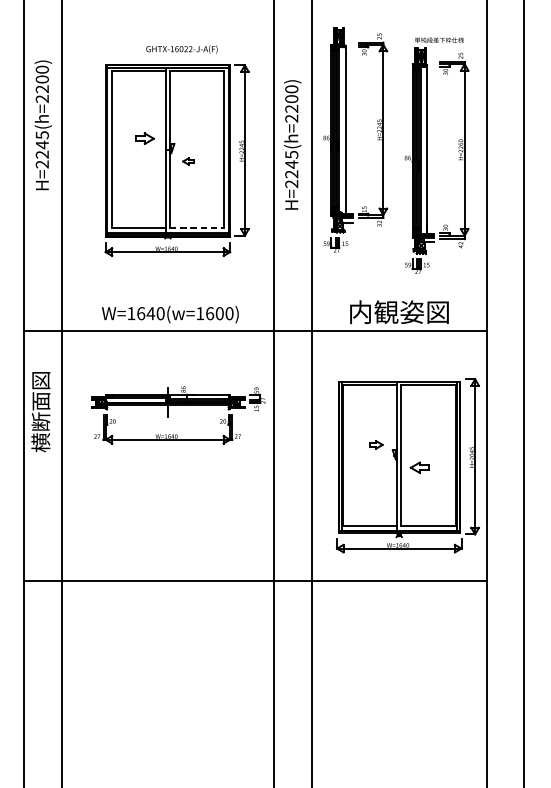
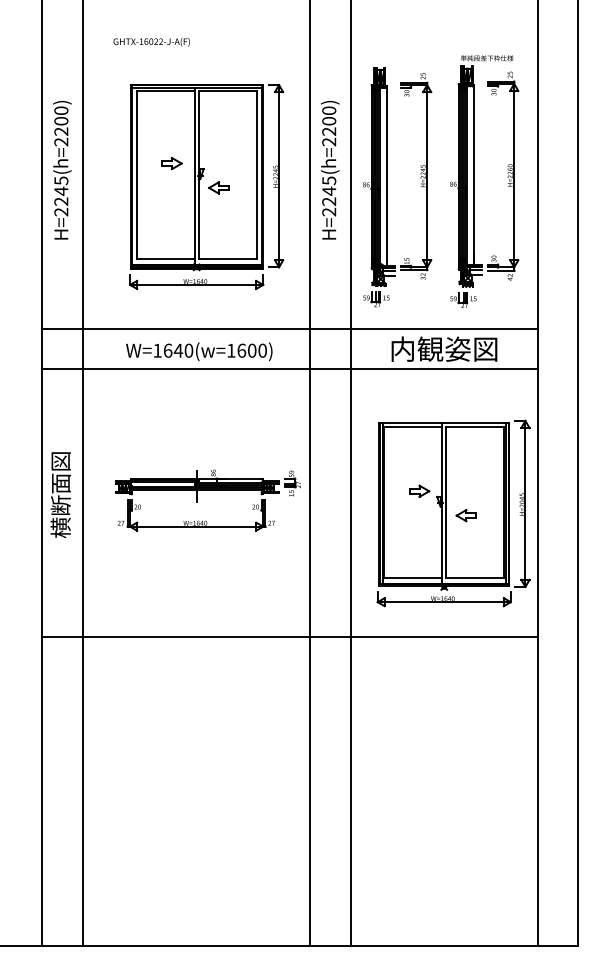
text: (181, 49) -> (151, 42), moved
text: (43, 125) -> (62, 170), moved
part: (346, 140) -> (387, 187), moved
part: (188, 161) -> (218, 187), size x1.67
line: (197, 227) -> (228, 258), dashed -> solid
line: (254, 292) -> (289, 328), added
part: (178, 405) -> (207, 490), moved
text: (40, 412) -> (60, 495), moved
part: (376, 444) -> (419, 490), size x1.43

